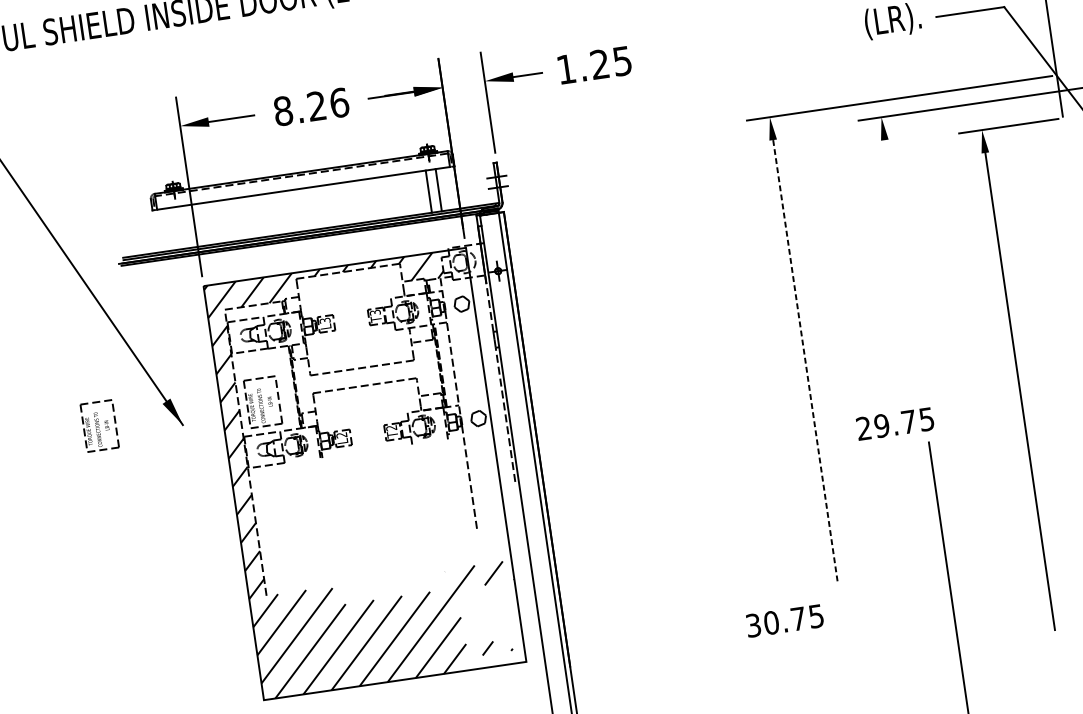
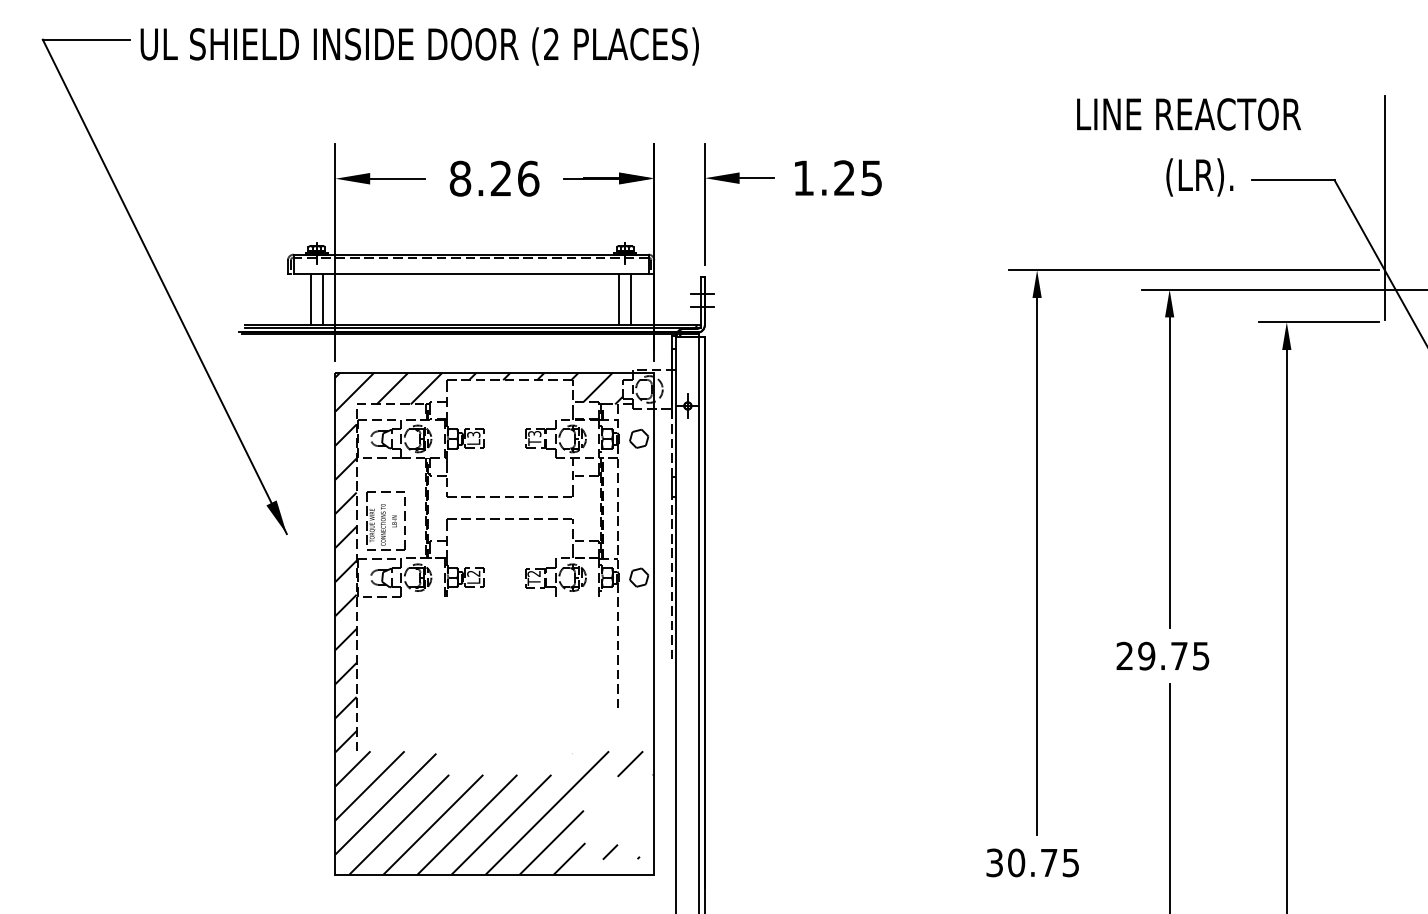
line: (184, 227) -> (322, 299), added
line: (174, 228) -> (310, 299), added
line: (903, 268) -> (1169, 472), added
line: (805, 361) -> (1037, 566), dashed -> solid
text: (894, 423) -> (1162, 655), moved
part: (99, 425) -> (187, 520), removed
text: (784, 620) -> (1032, 862), moved

